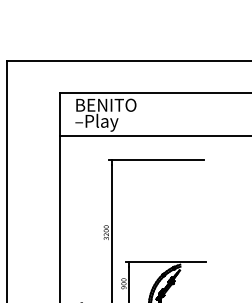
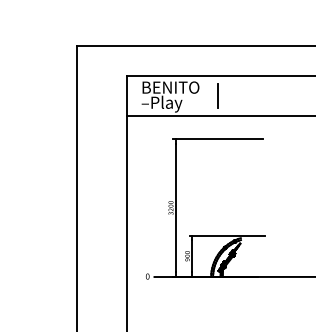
line: (156, 113) -> (218, 95), added

